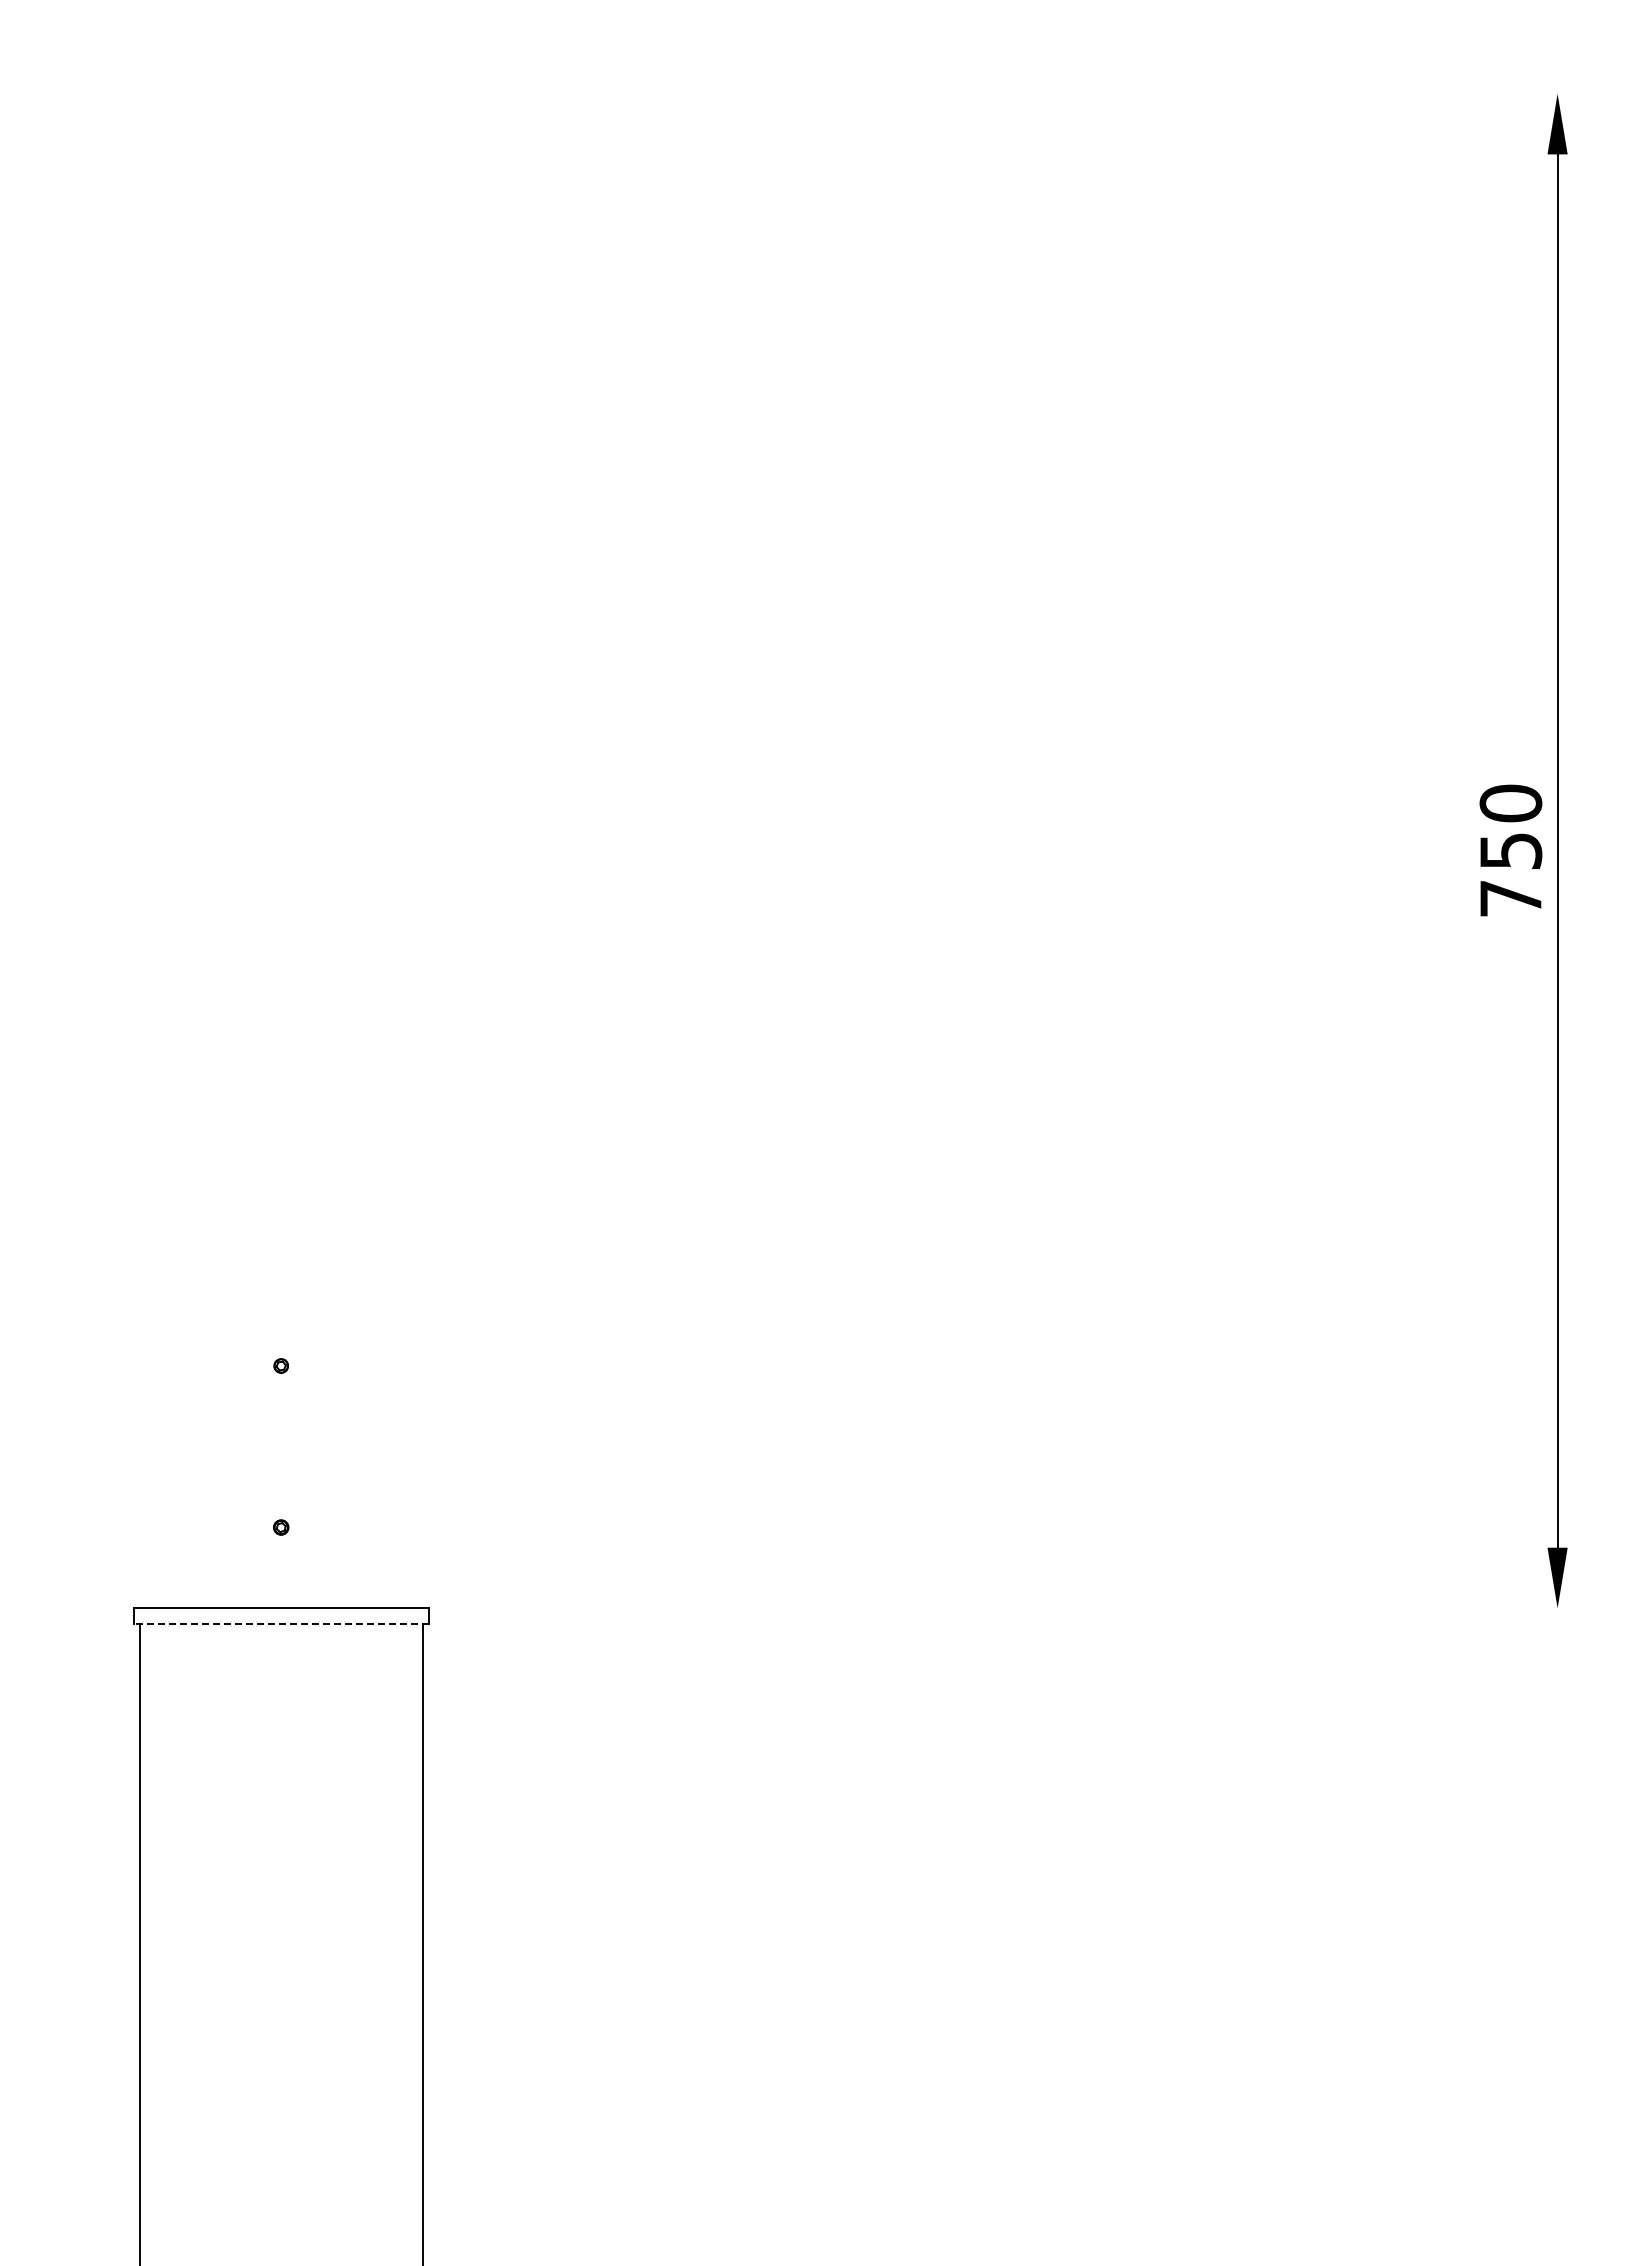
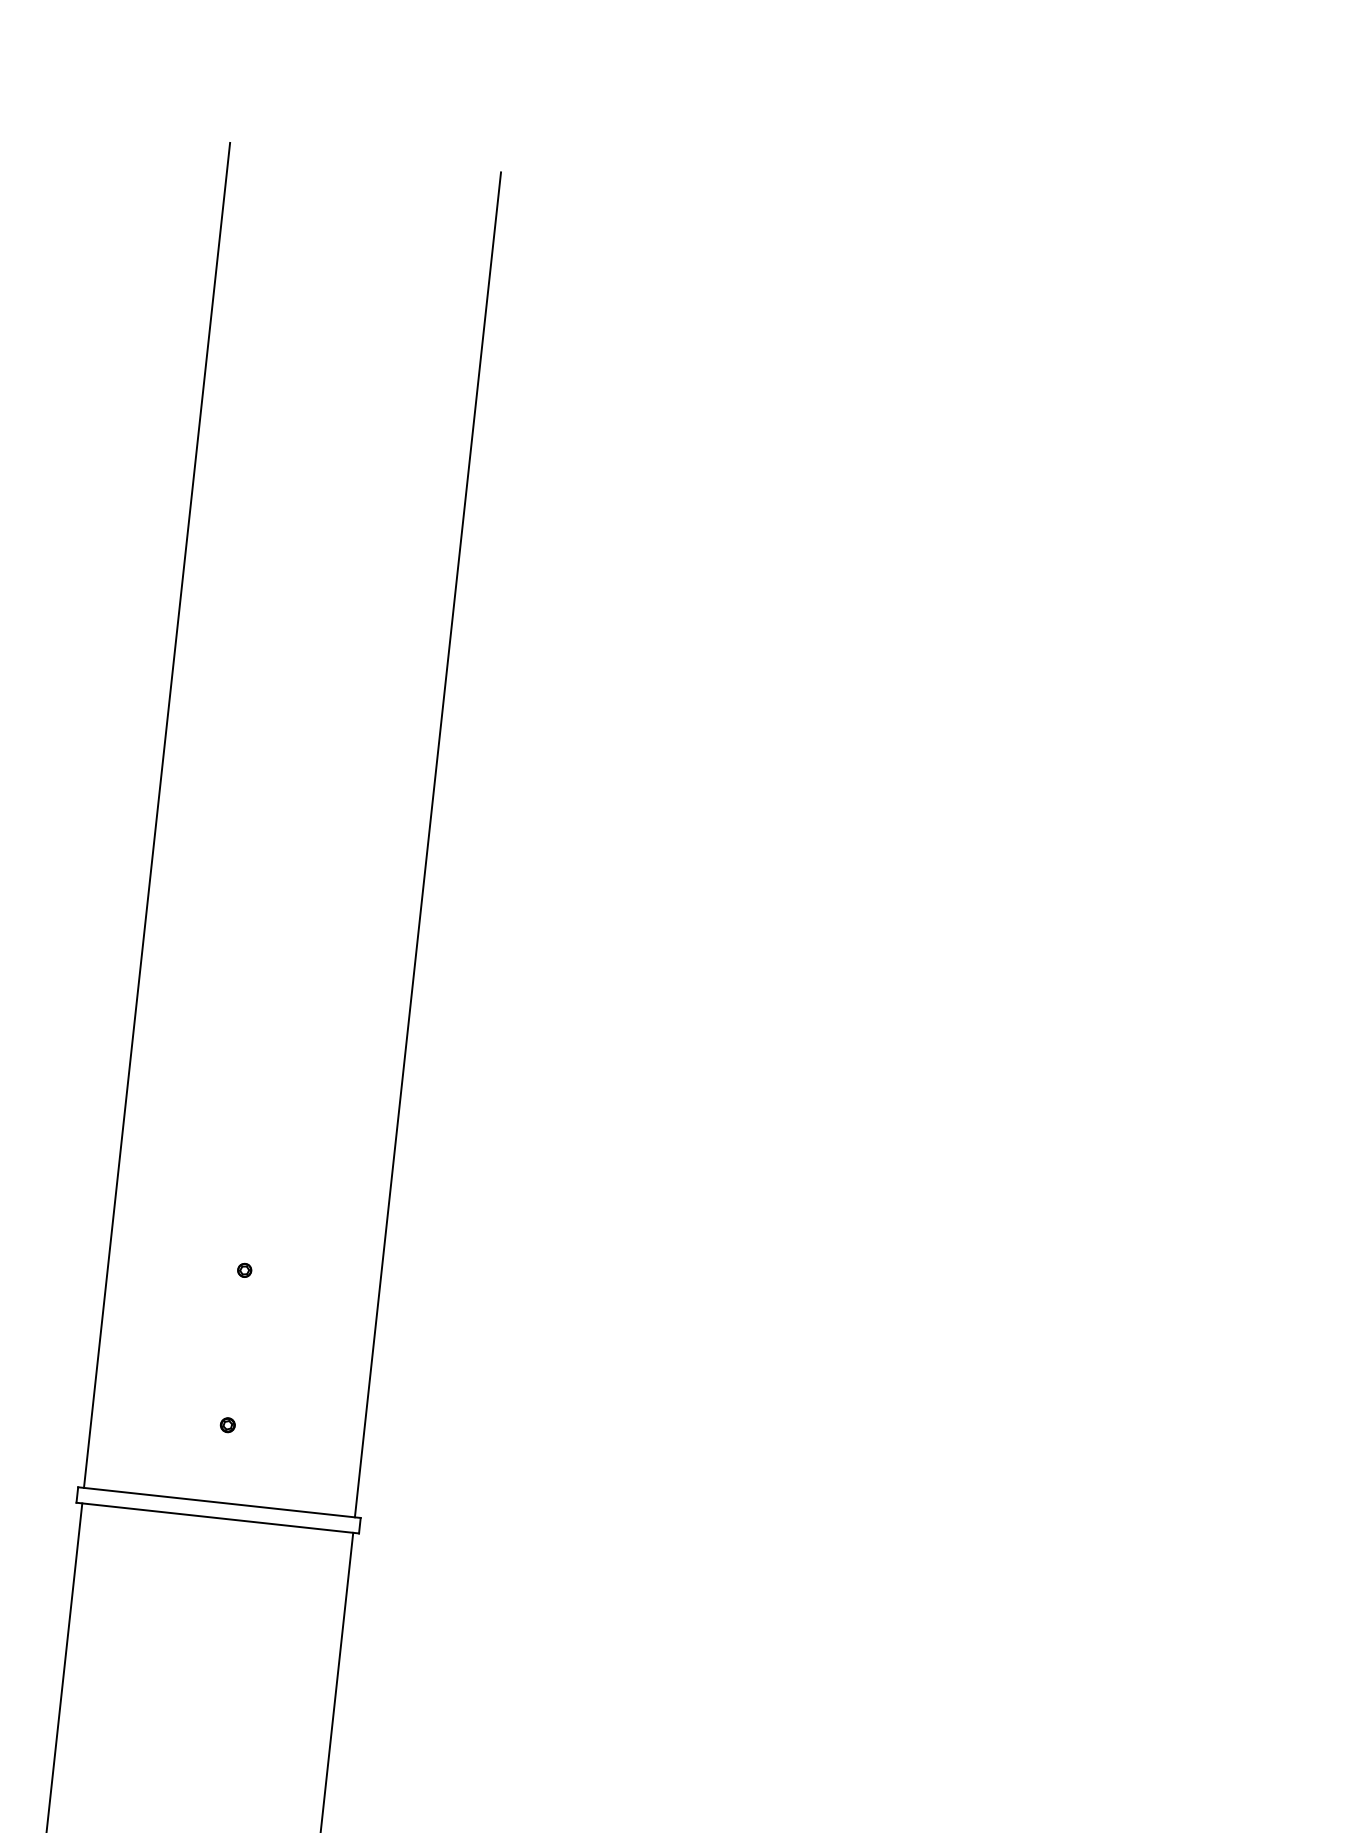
line: (139, 906) -> (156, 815), added
line: (422, 906) -> (427, 844), added
line: (280, 1624) -> (217, 1518), dashed -> solid

